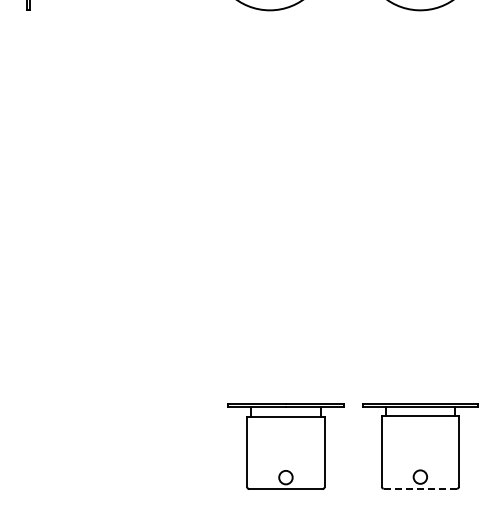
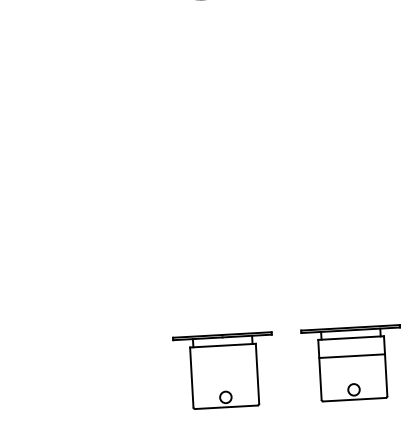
line: (419, 437) -> (351, 356), added
part: (285, 446) -> (224, 370), moved
line: (420, 488) -> (354, 399), dashed -> solid

